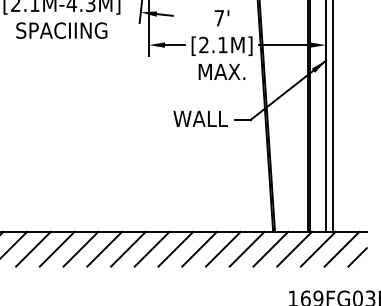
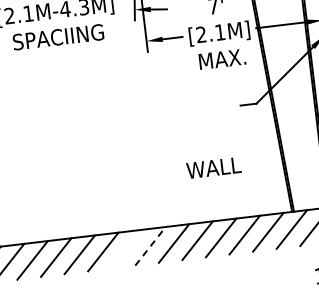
text: (200, 118) -> (213, 167), moved
line: (104, 248) -> (126, 248), removed
line: (128, 249) -> (150, 246), solid -> dashed

